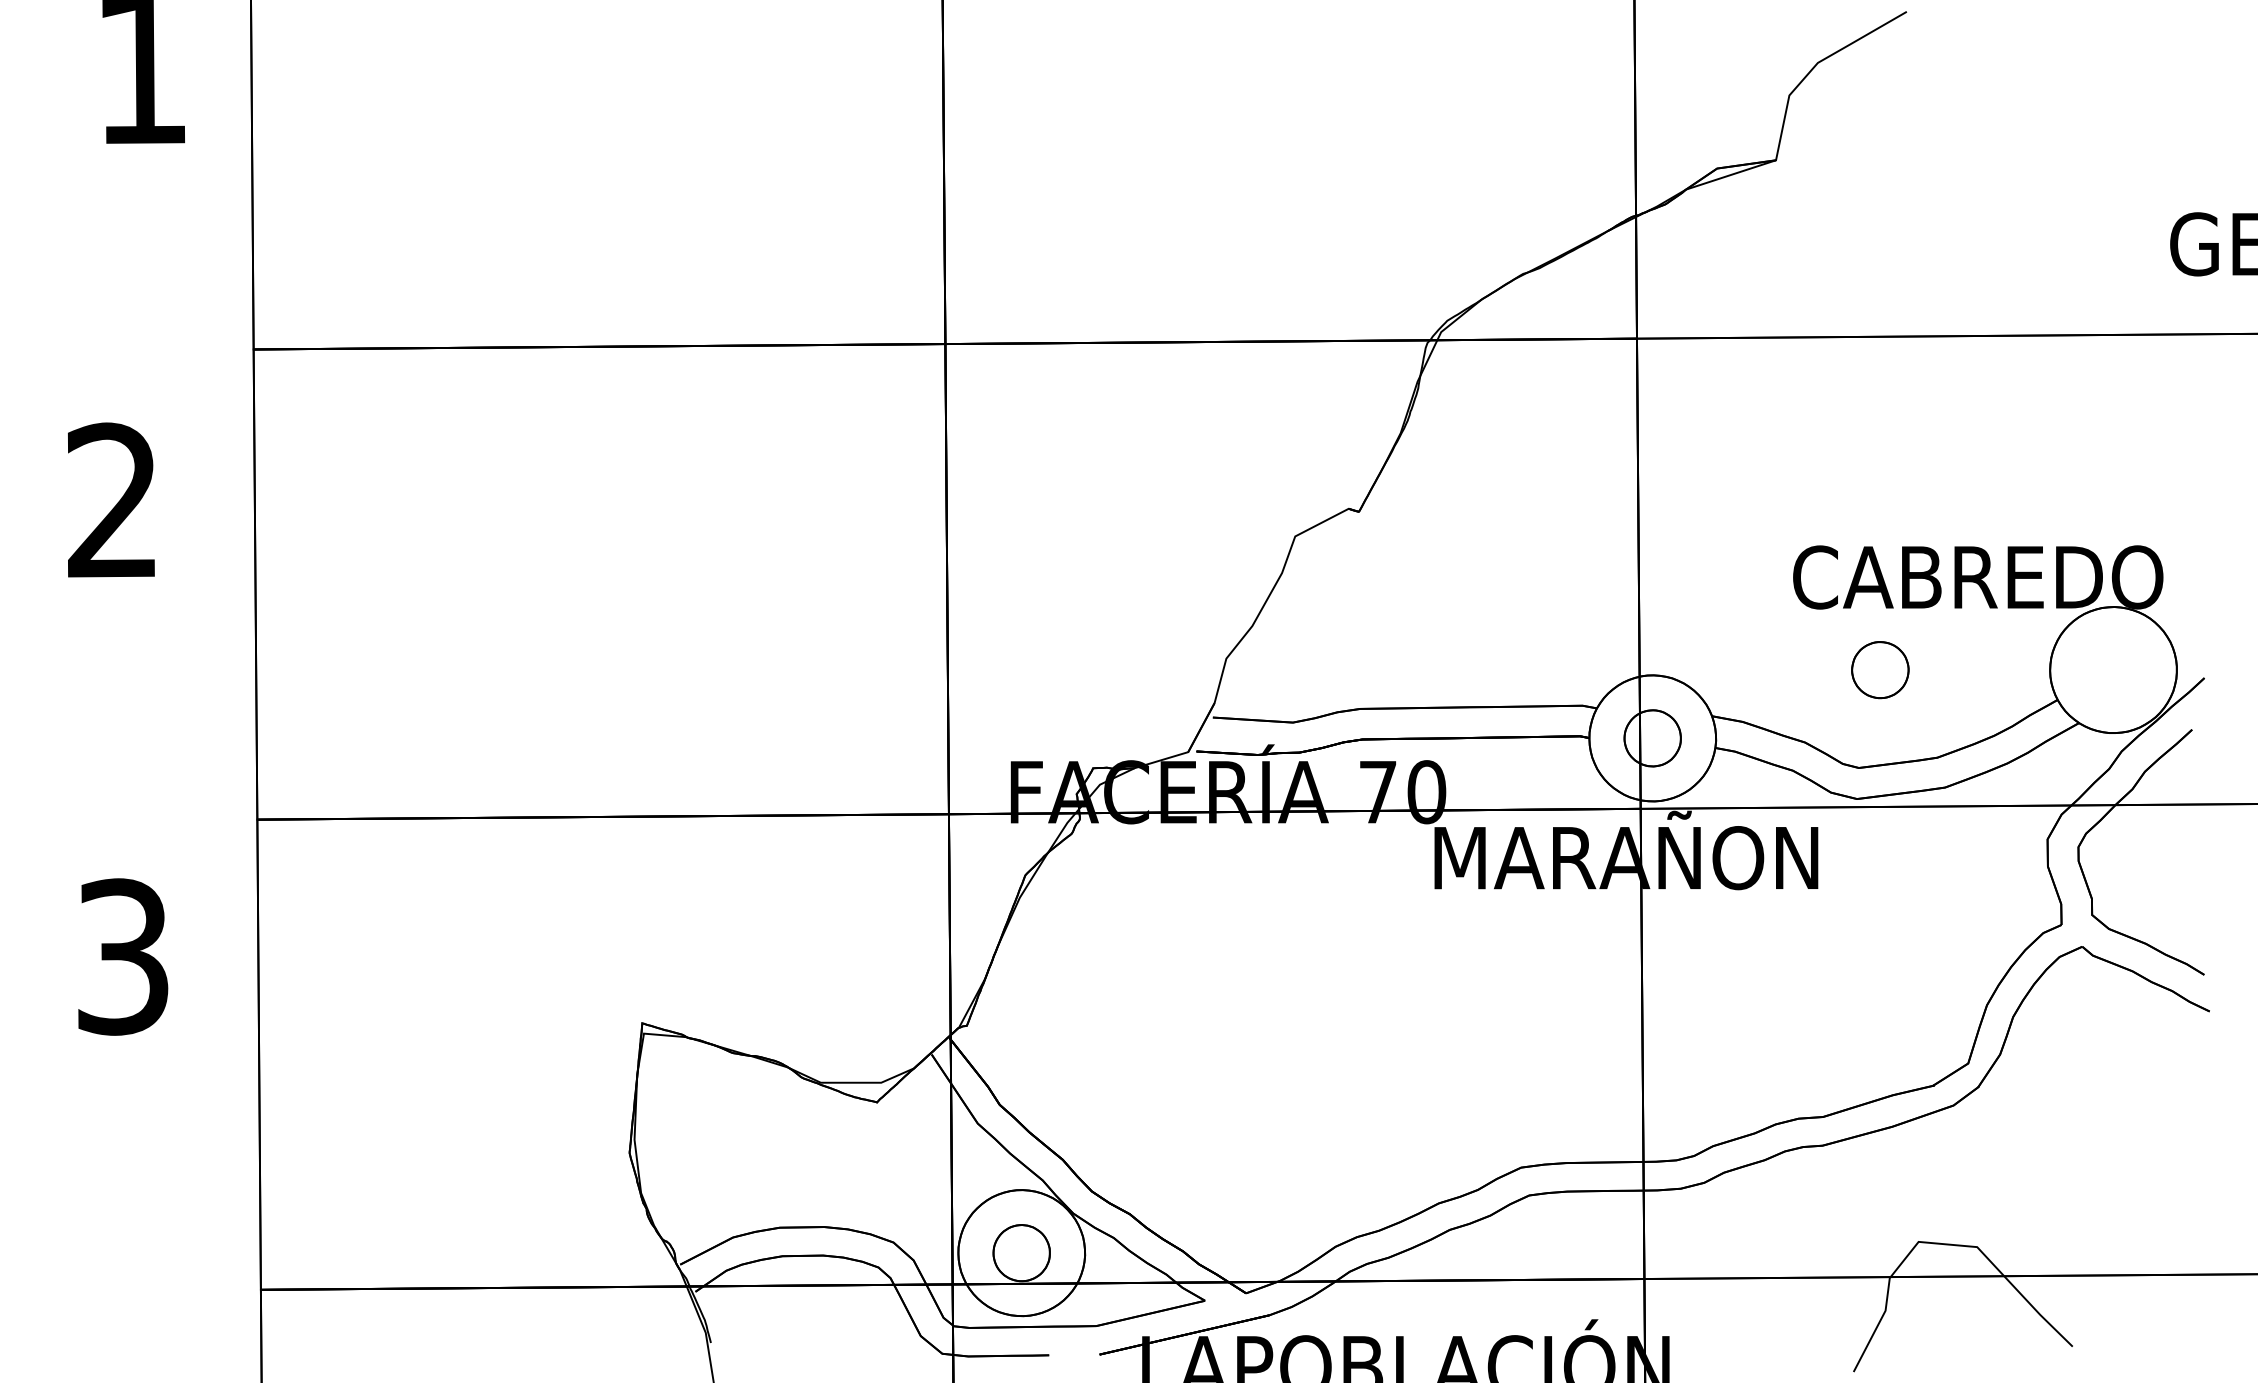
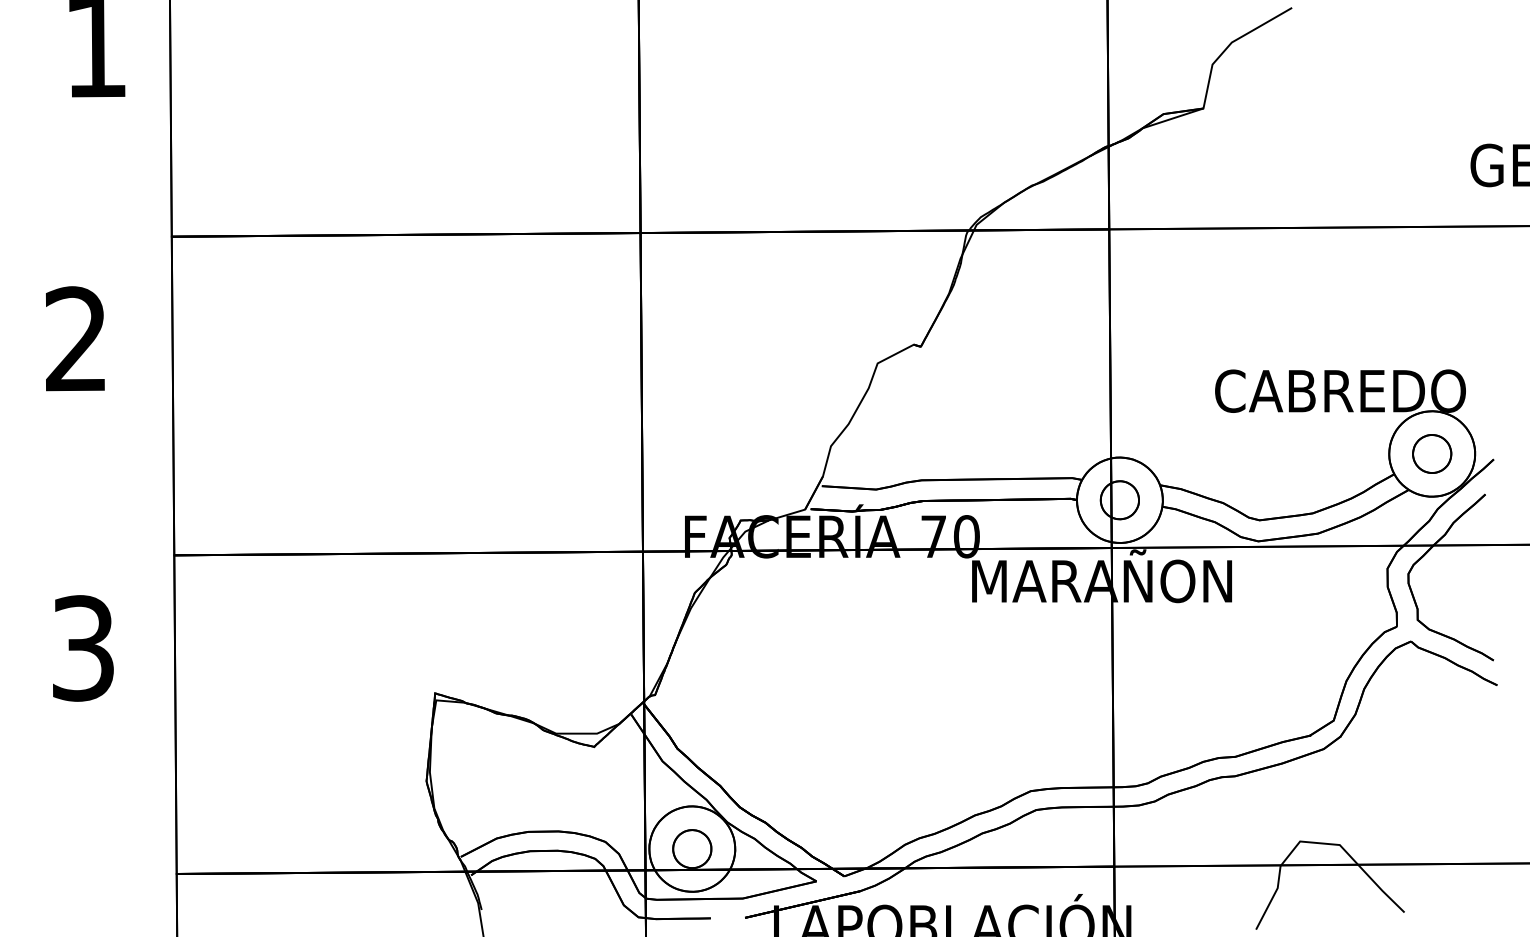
part: (1880, 669) -> (1432, 453), moved

